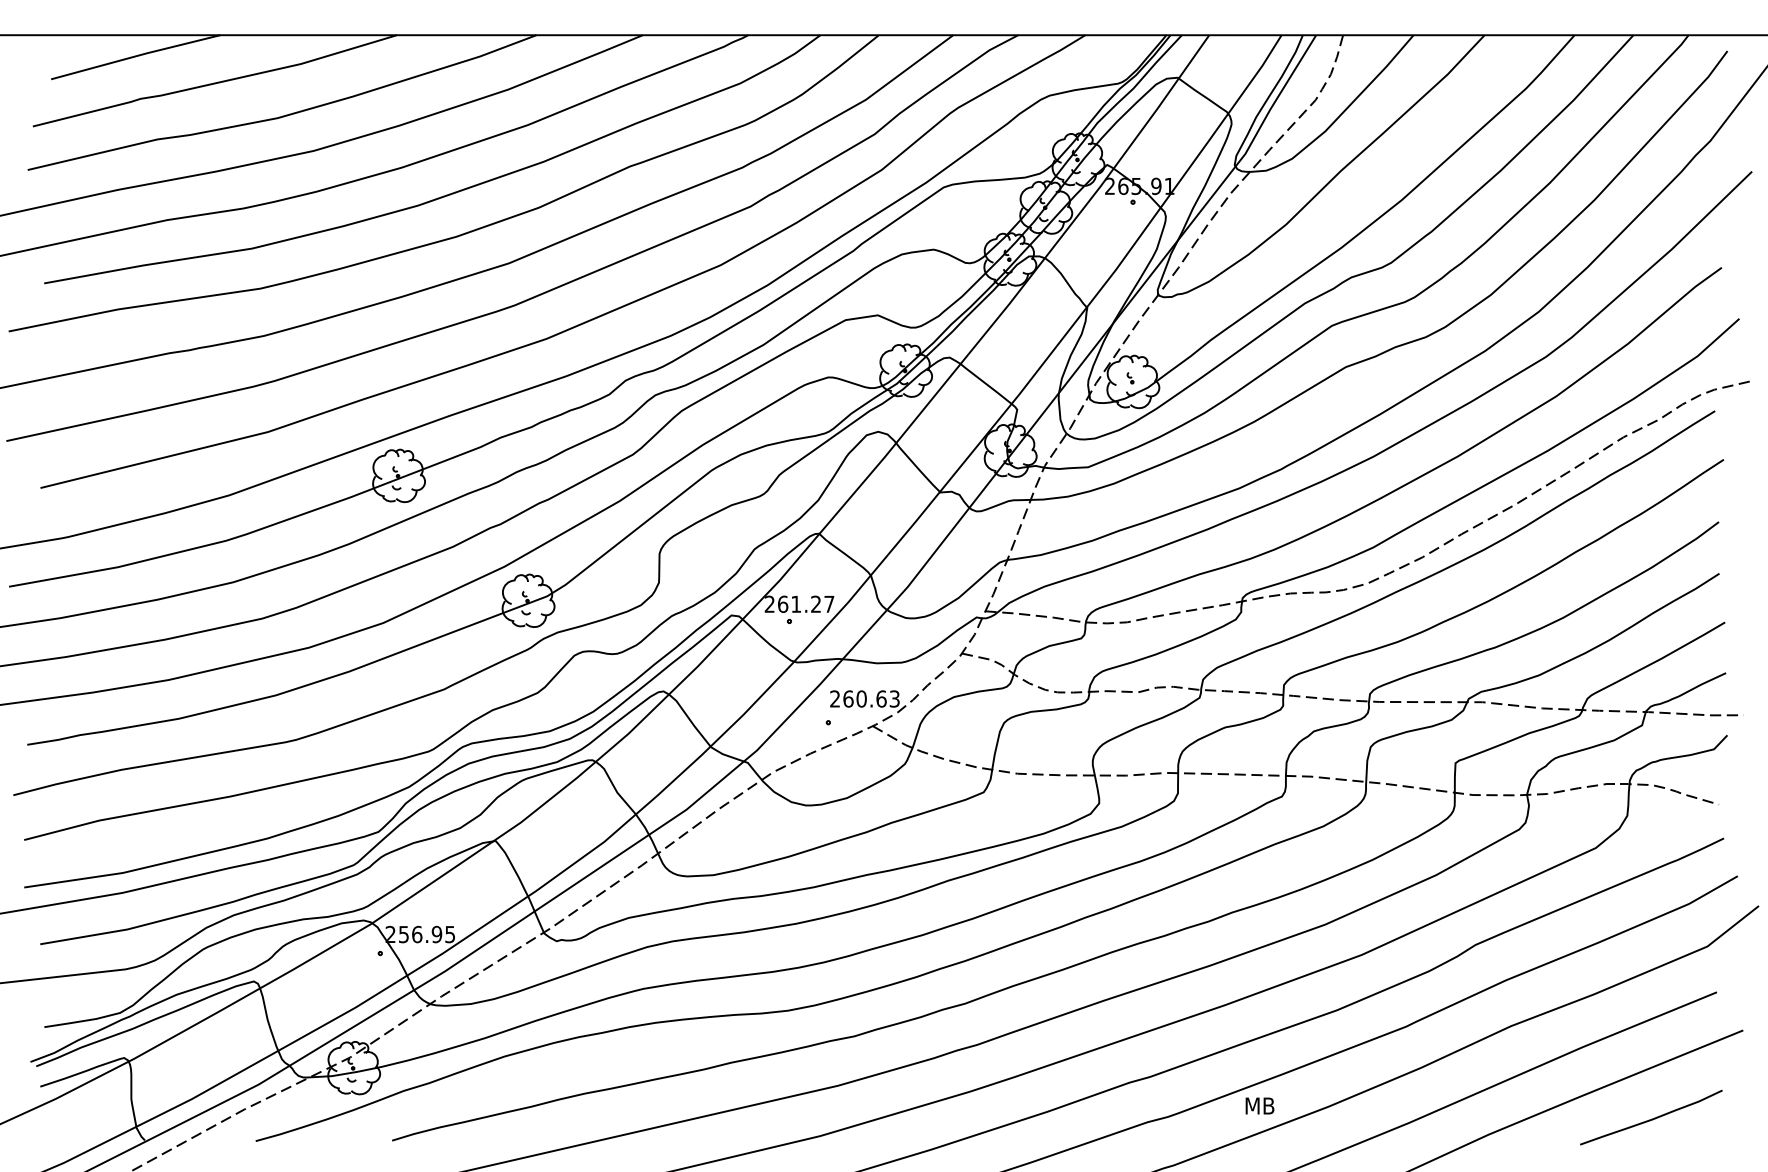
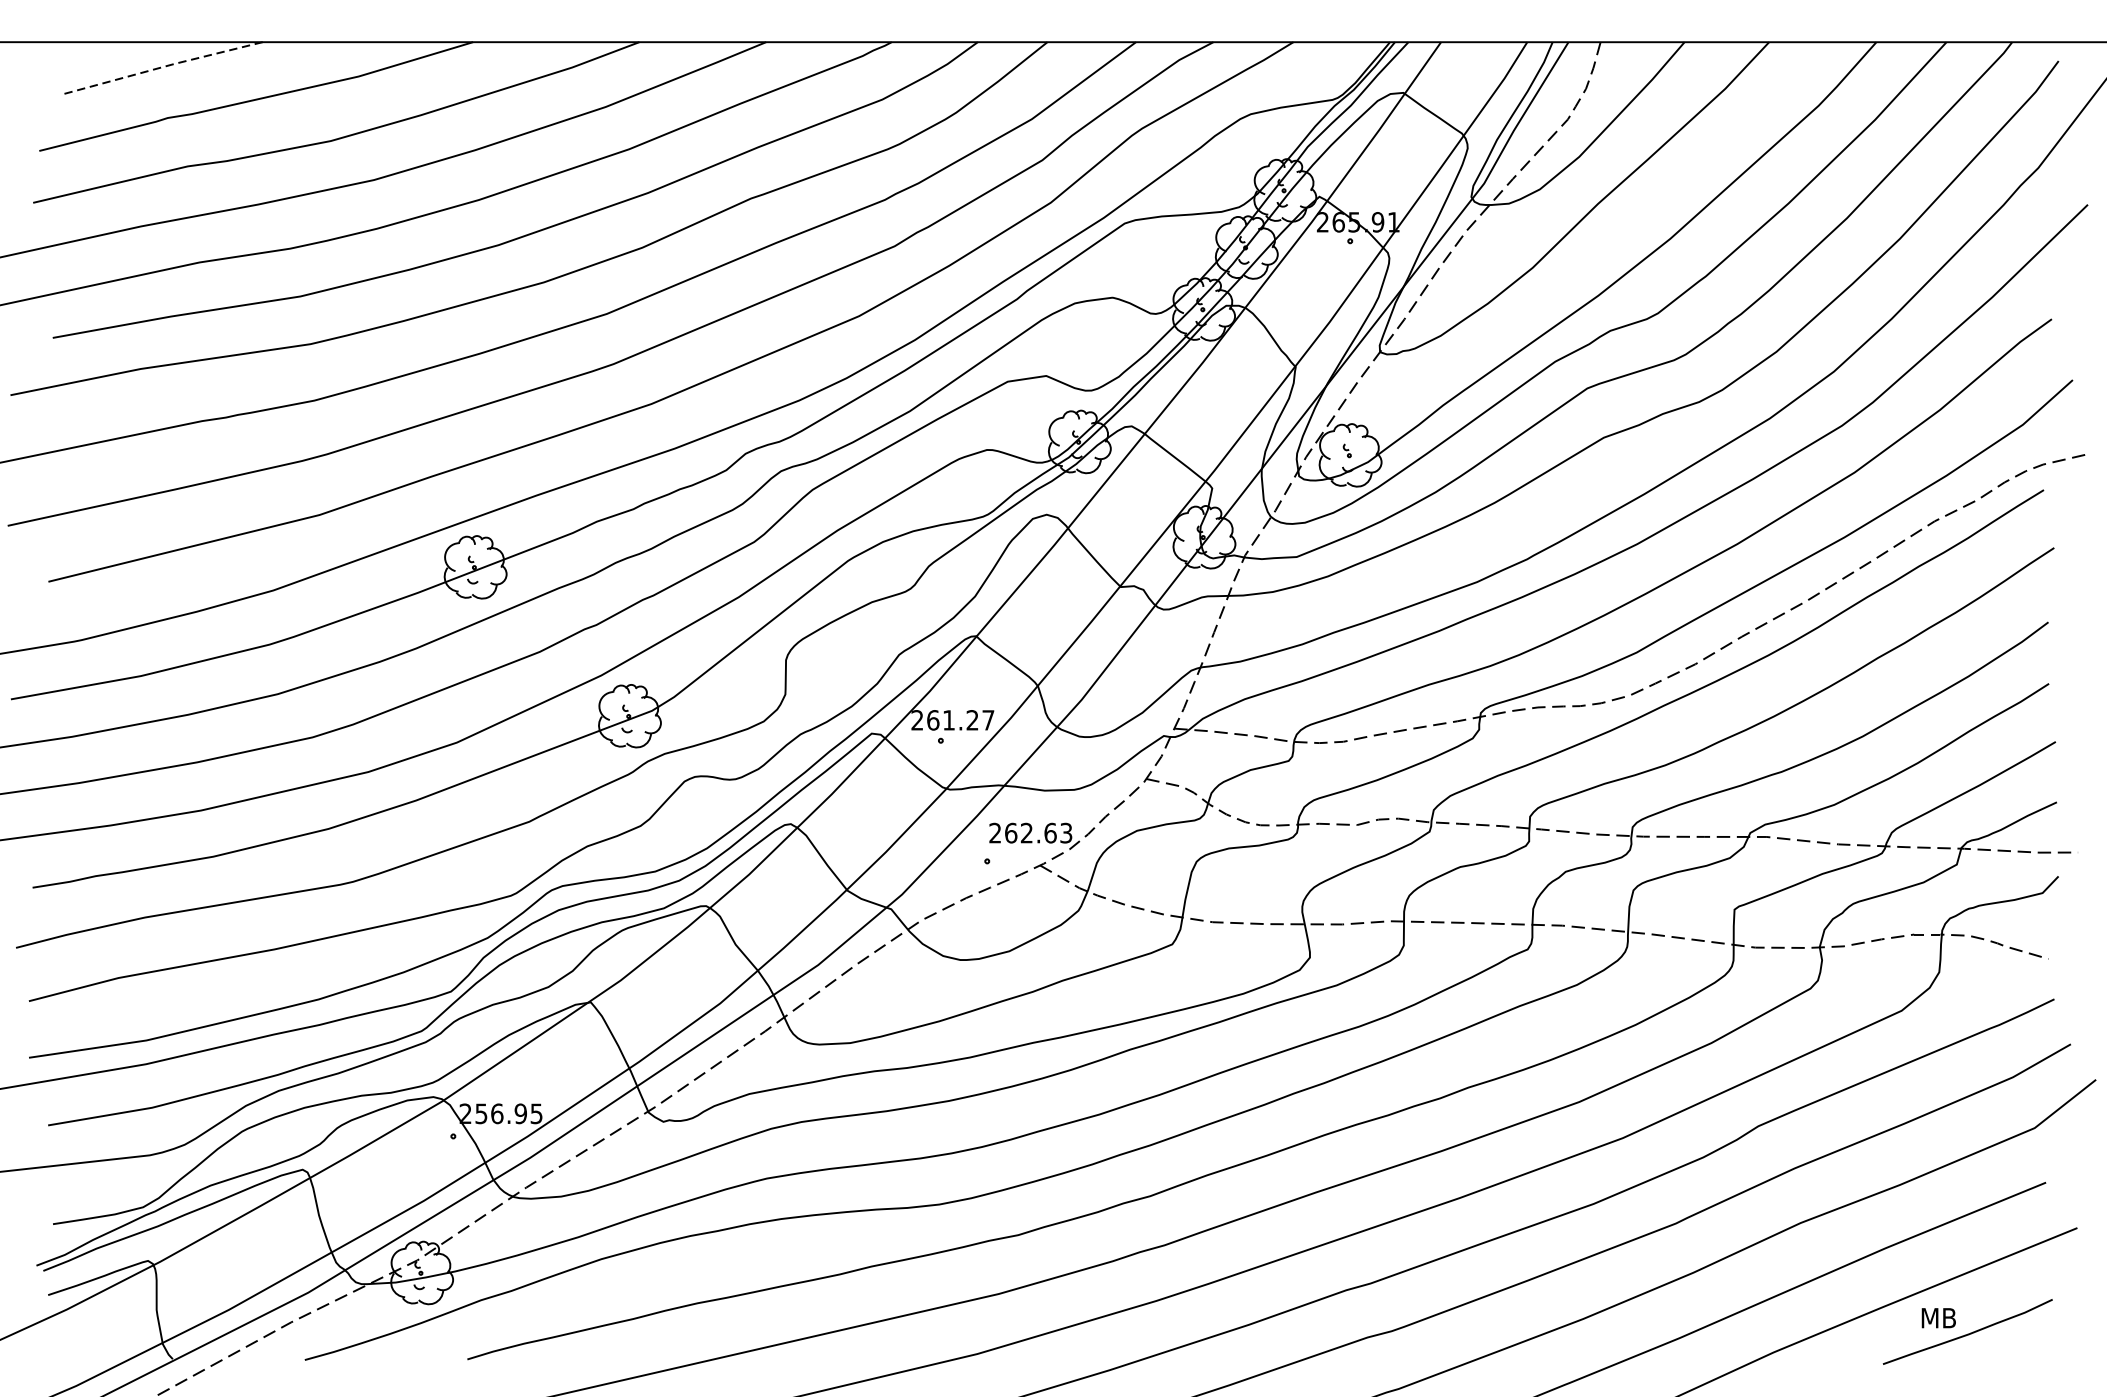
line: (135, 56) -> (161, 67), solid -> dashed
text: (861, 698) -> (1026, 832), 260.63 -> 262.63
text: (1259, 1105) -> (1938, 1317), moved

